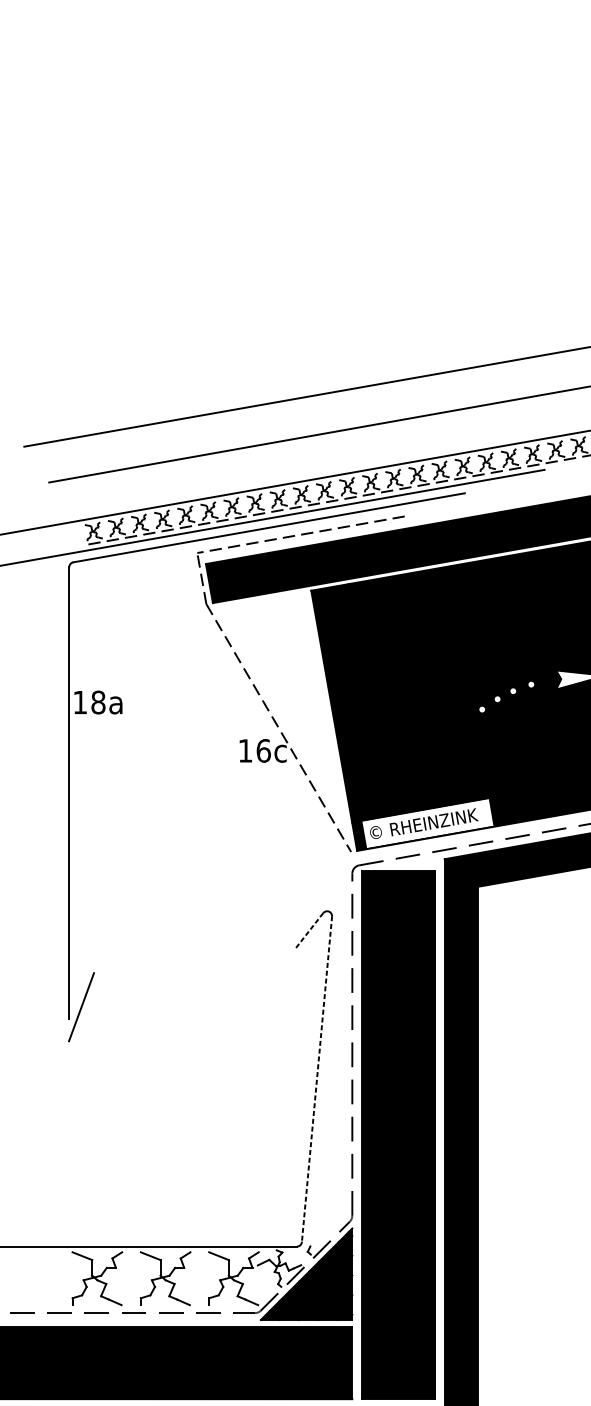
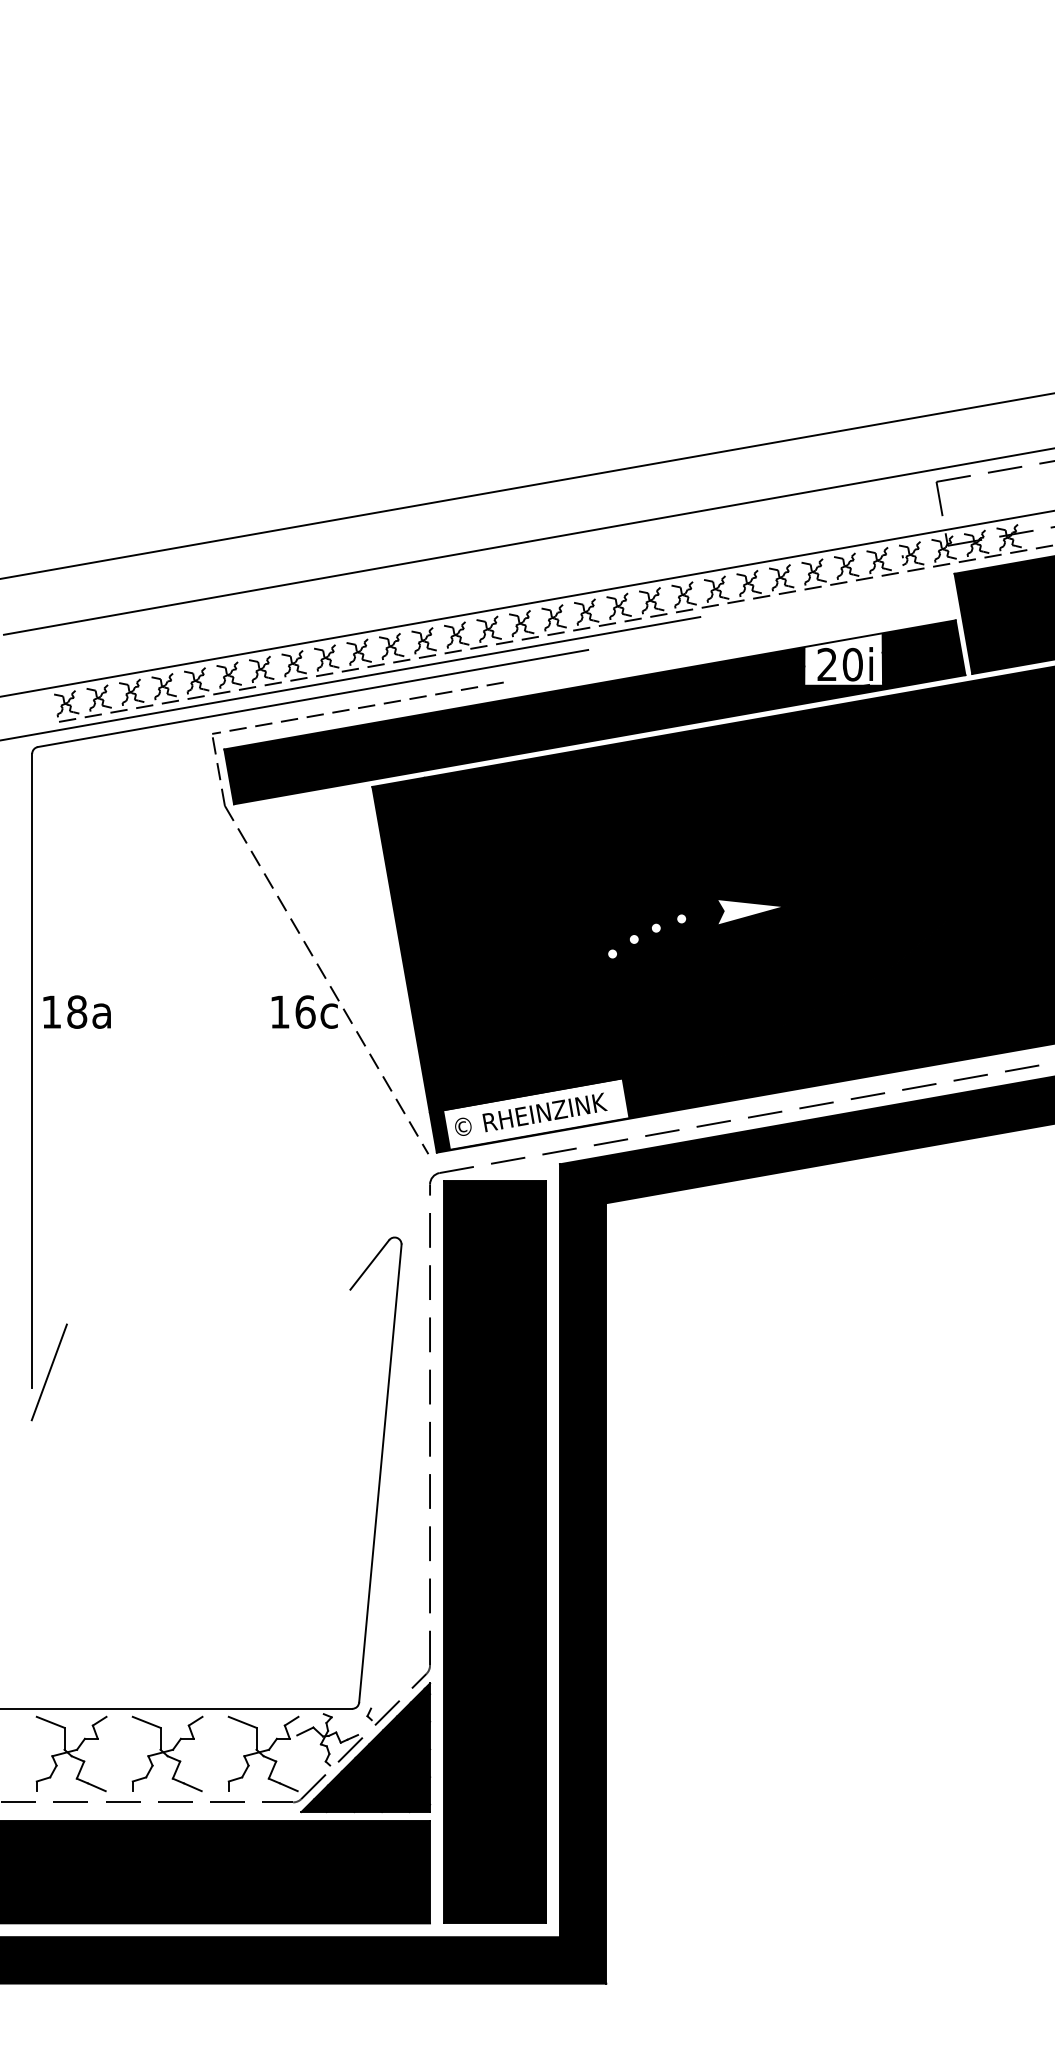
text: (97, 702) -> (76, 1011), moved
line: (309, 931) -> (369, 1265), dashed -> solid
line: (317, 1079) -> (380, 1473), dashed -> solid

